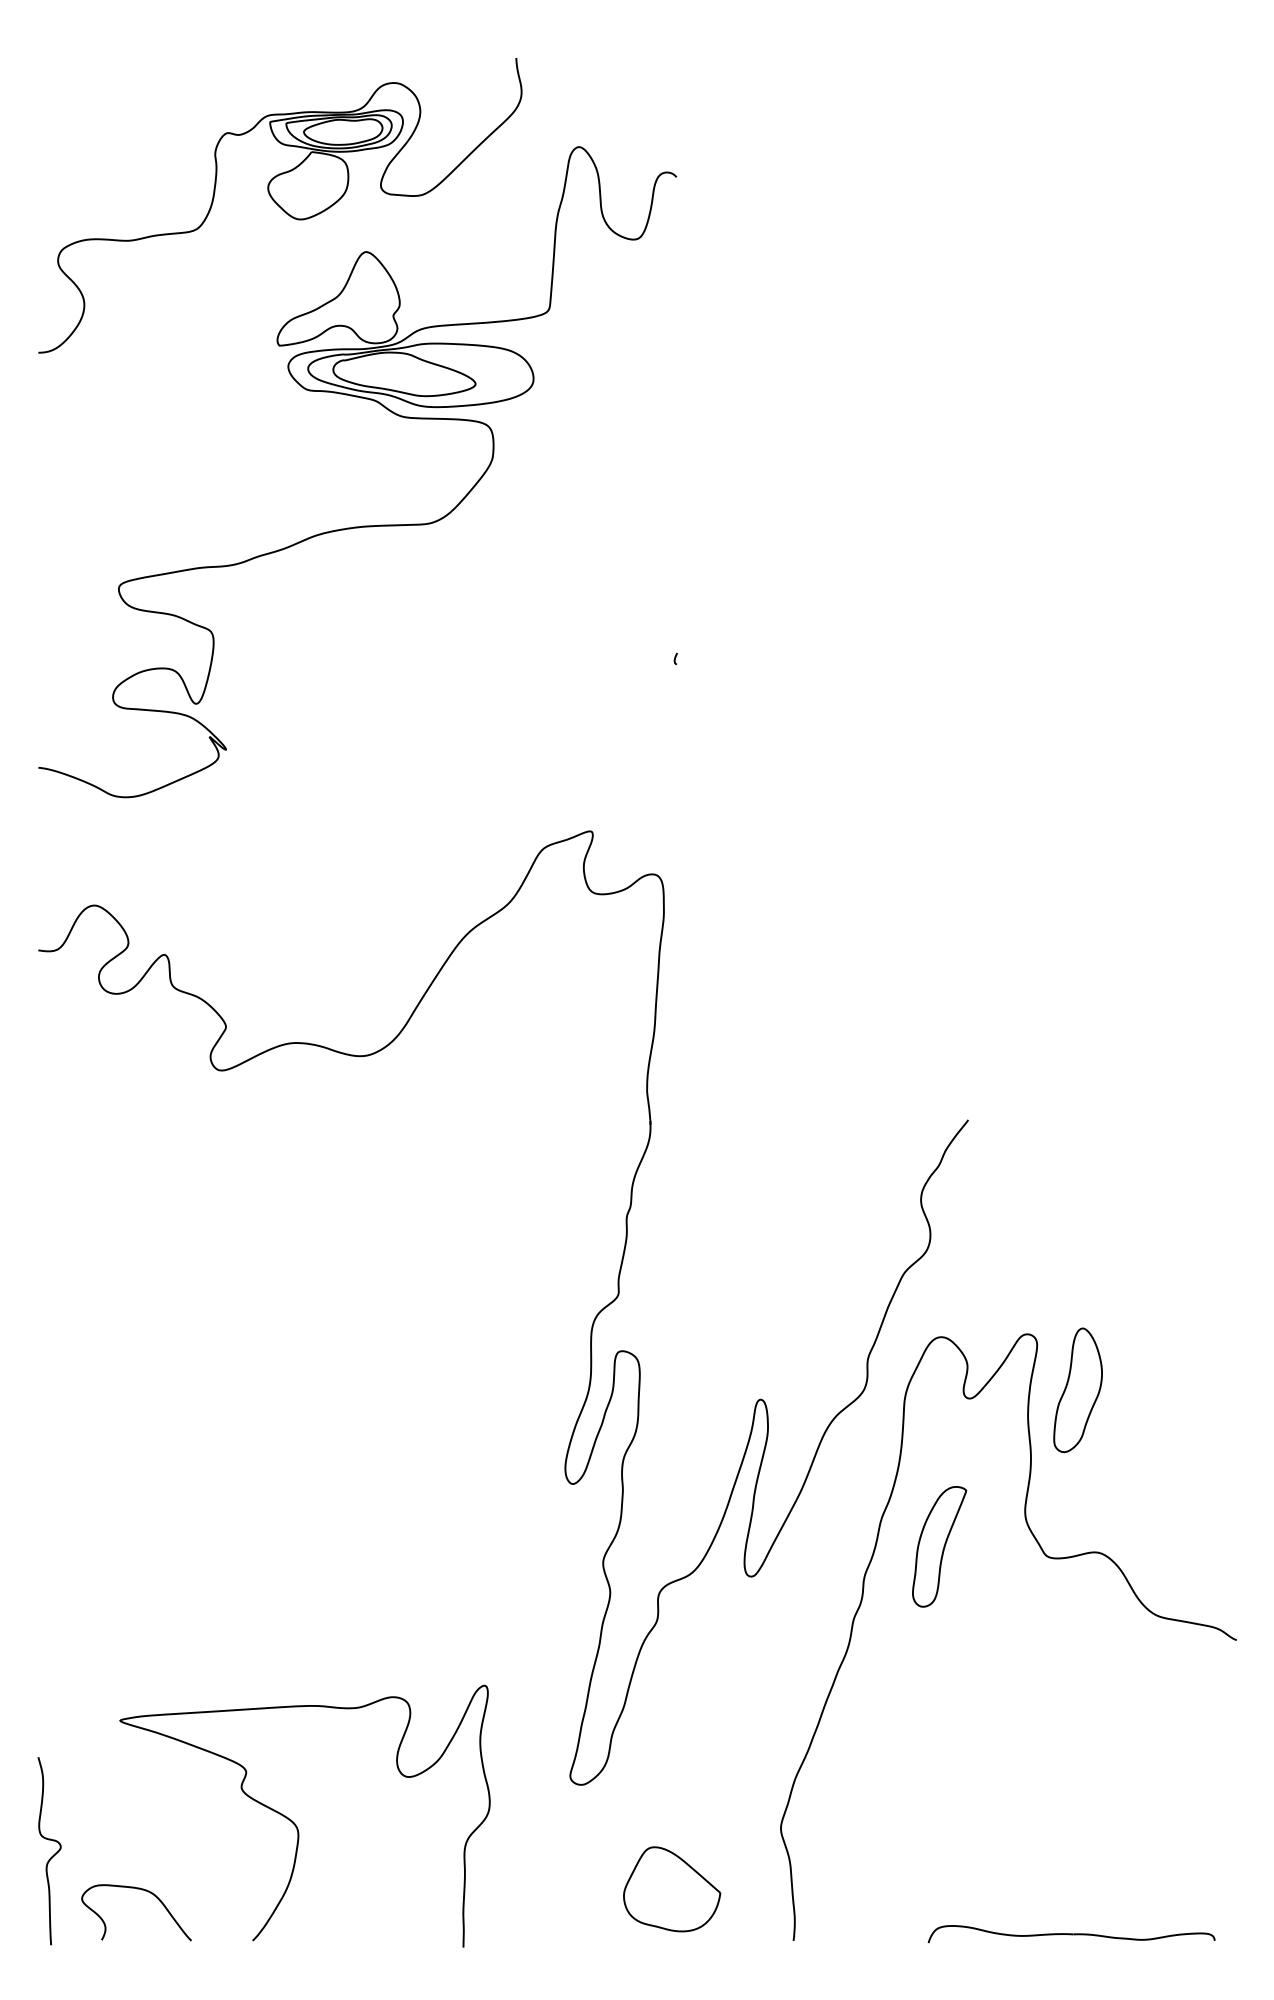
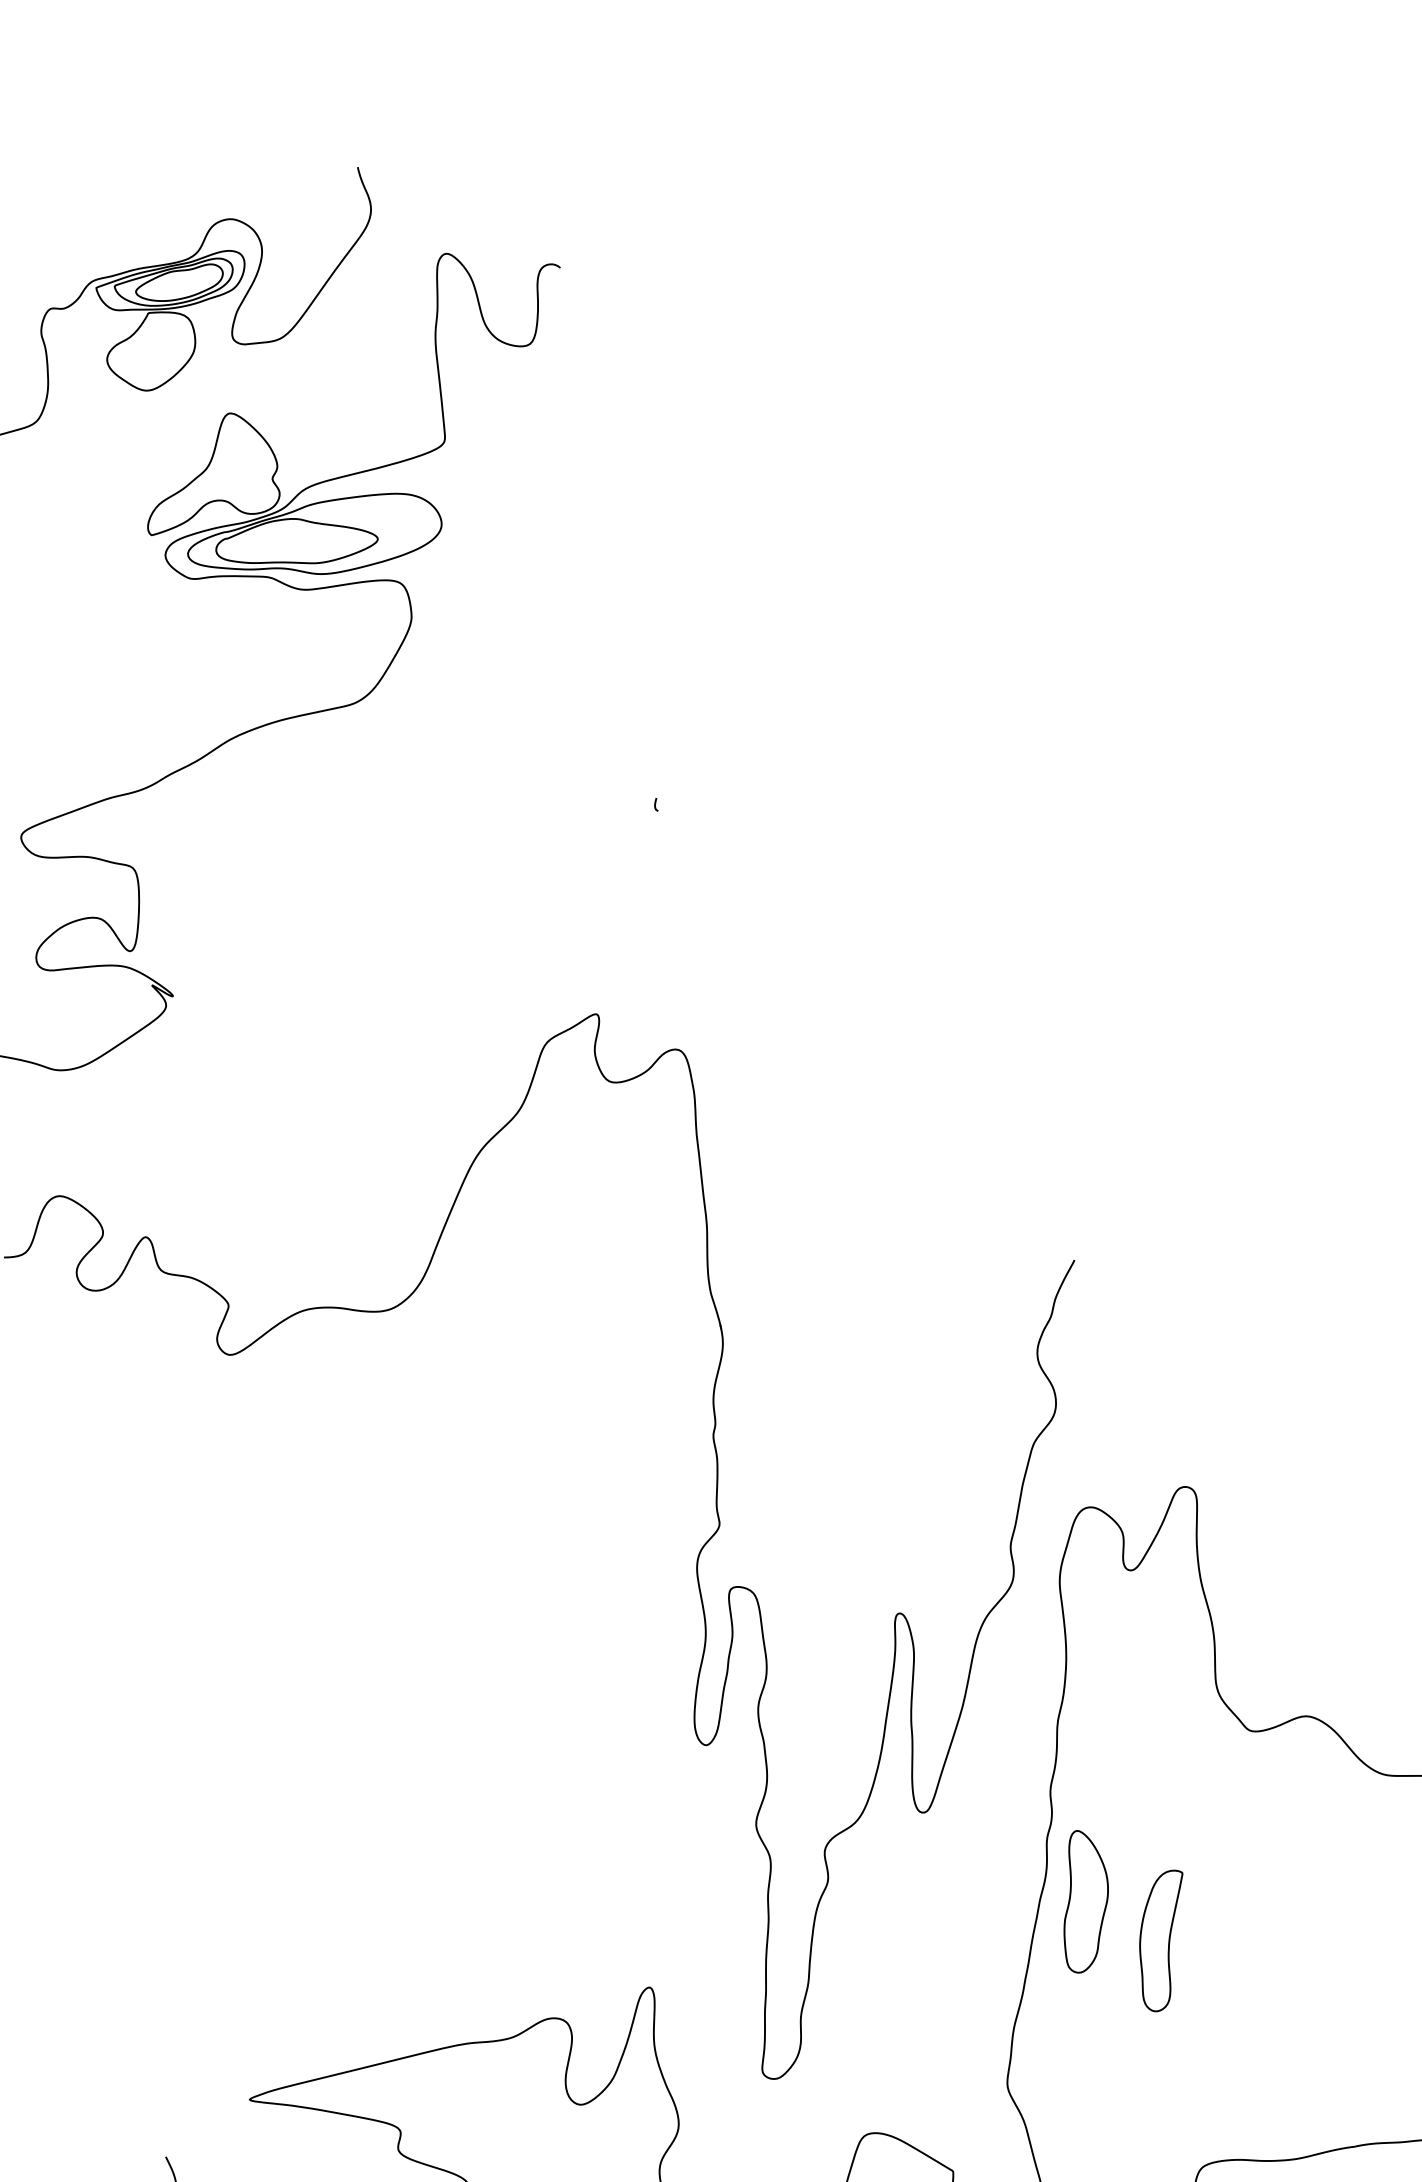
part: (1077, 1390) -> (1083, 1901), moved
part: (939, 1546) -> (1163, 1940), moved

